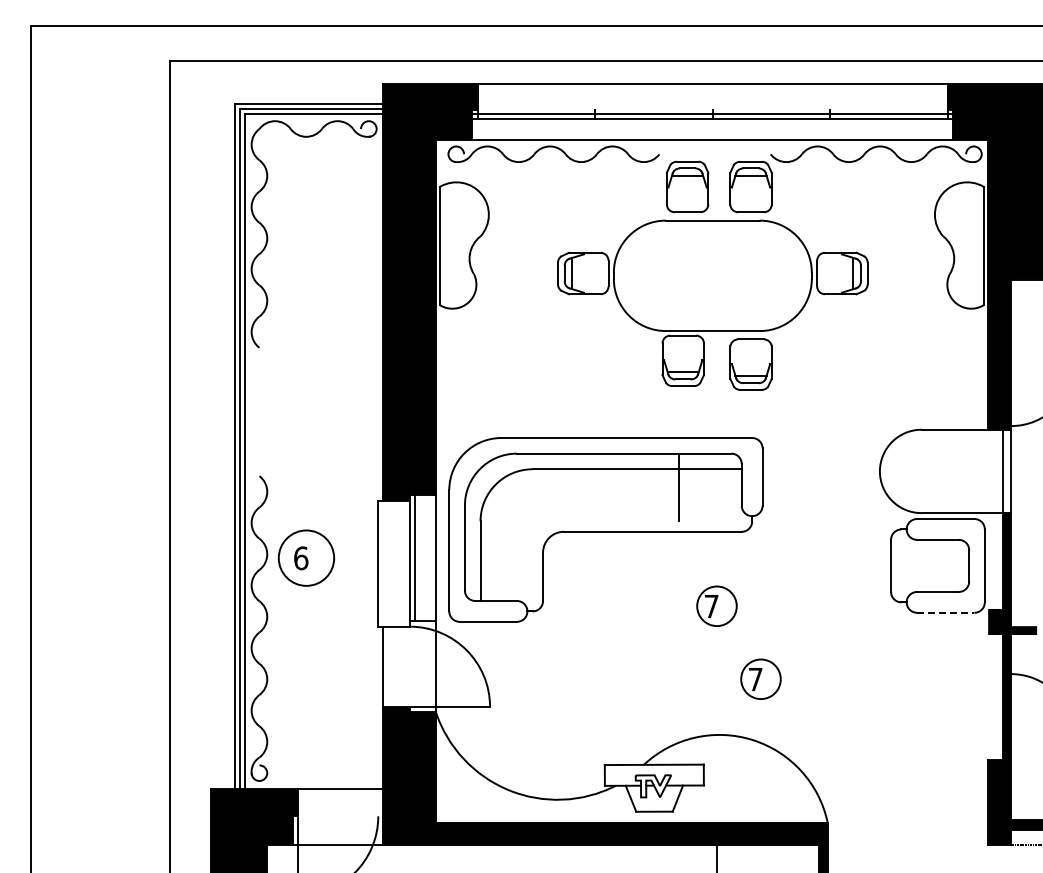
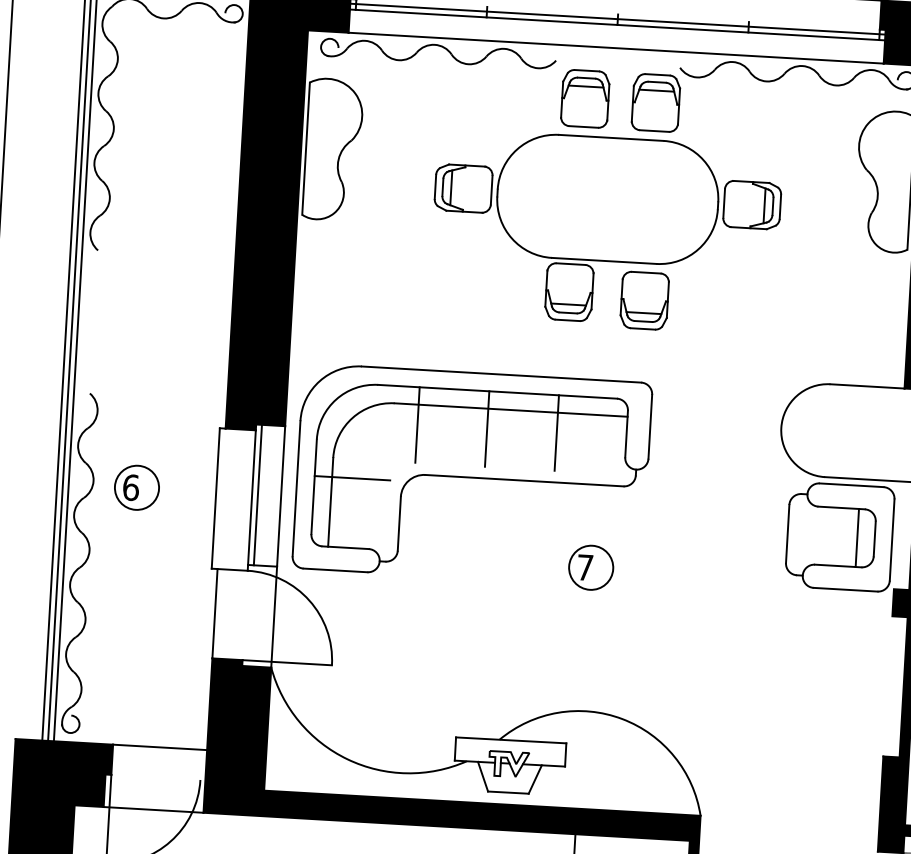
line: (554, 487) -> (417, 425), added
line: (616, 487) -> (486, 429), added
line: (498, 538) -> (352, 478), added
circle: (306, 557) -> (137, 487), size x0.71
line: (953, 565) -> (857, 537), added
line: (945, 612) -> (845, 589), dashed -> solid
part: (760, 678) -> (635, 651), removed

